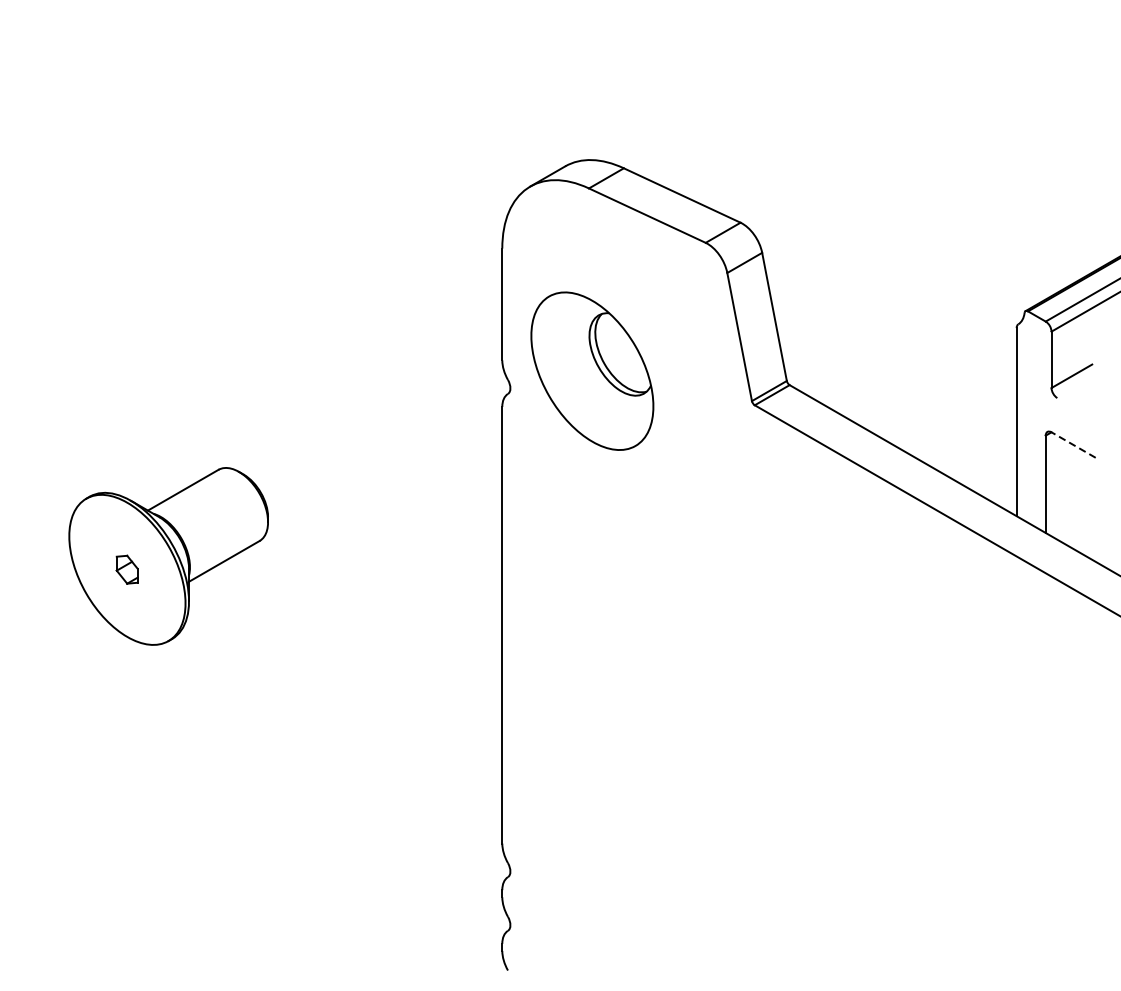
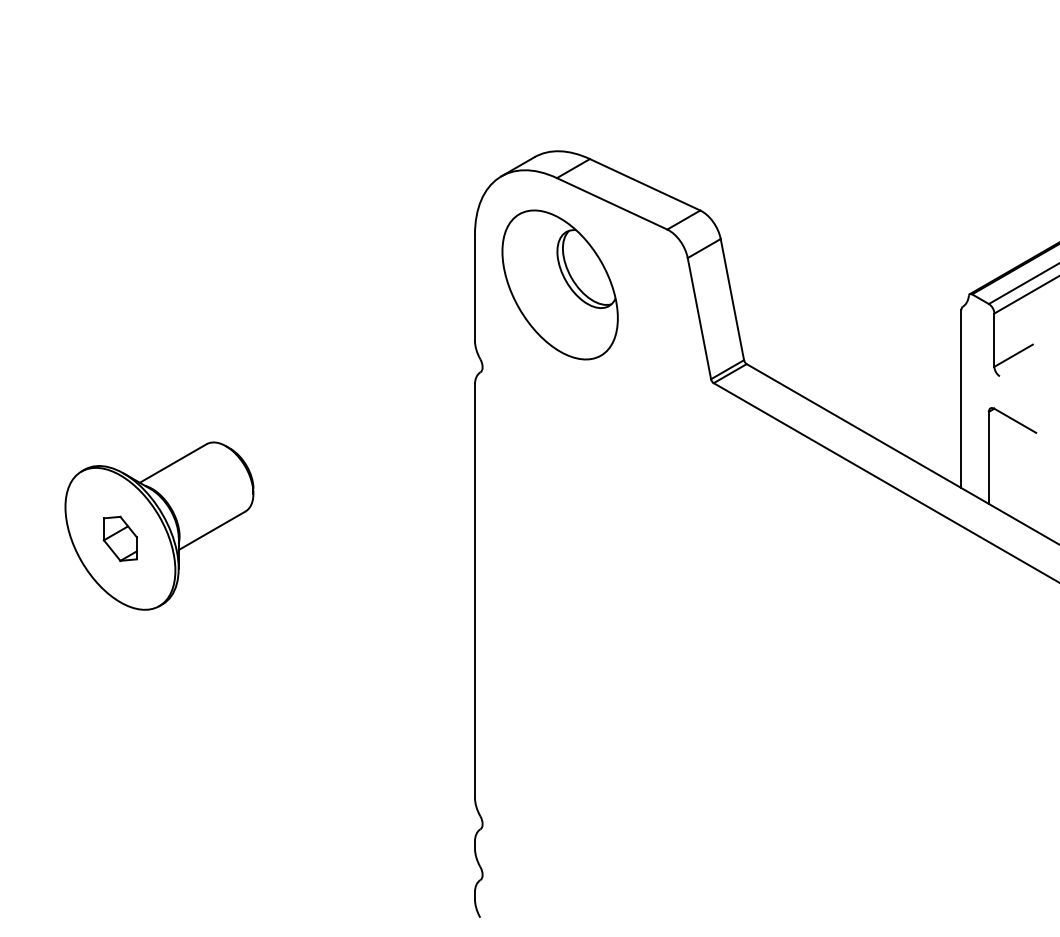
part: (591, 370) -> (559, 284), moved
line: (1072, 444) -> (1014, 420), dashed -> solid
part: (126, 569) -> (119, 538), size x1.67

